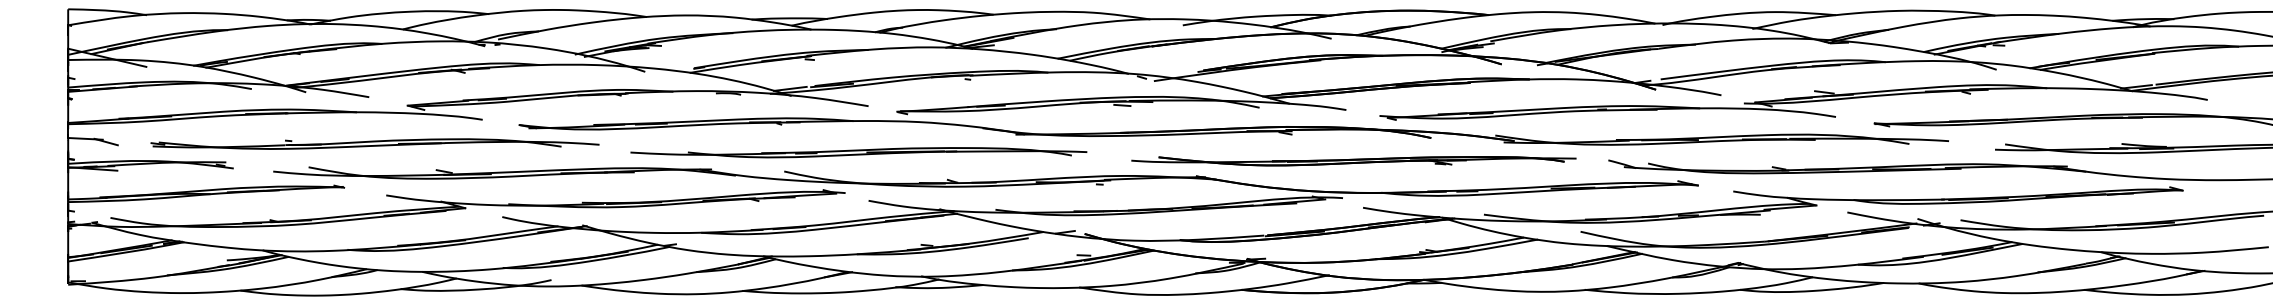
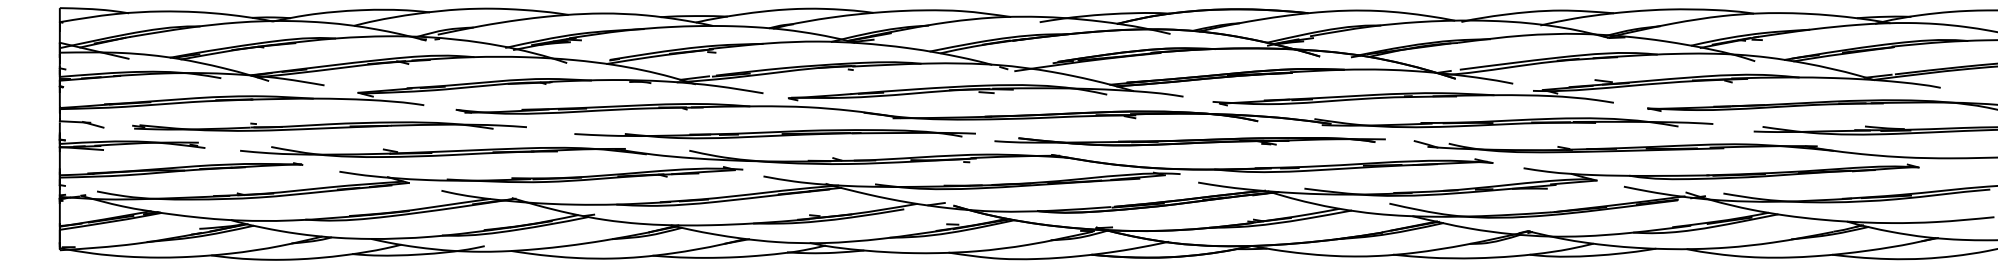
part: (858, 152) -> (774, 134), moved

